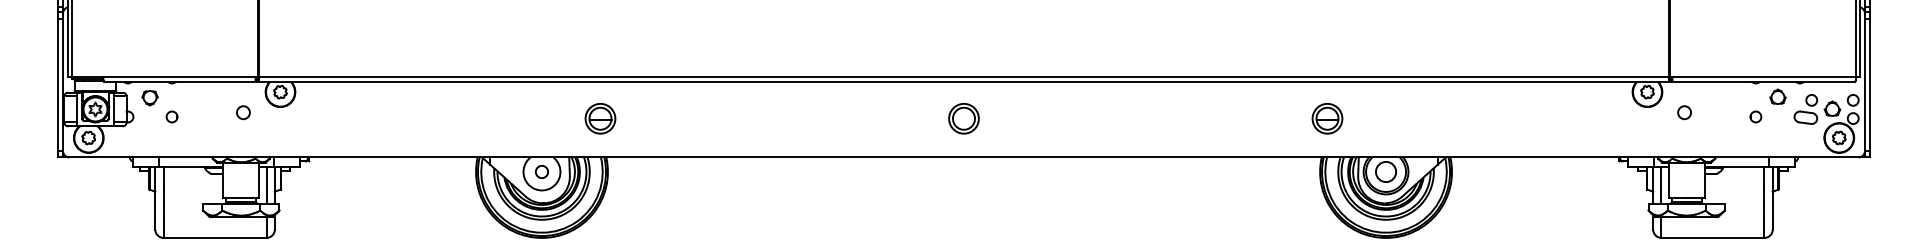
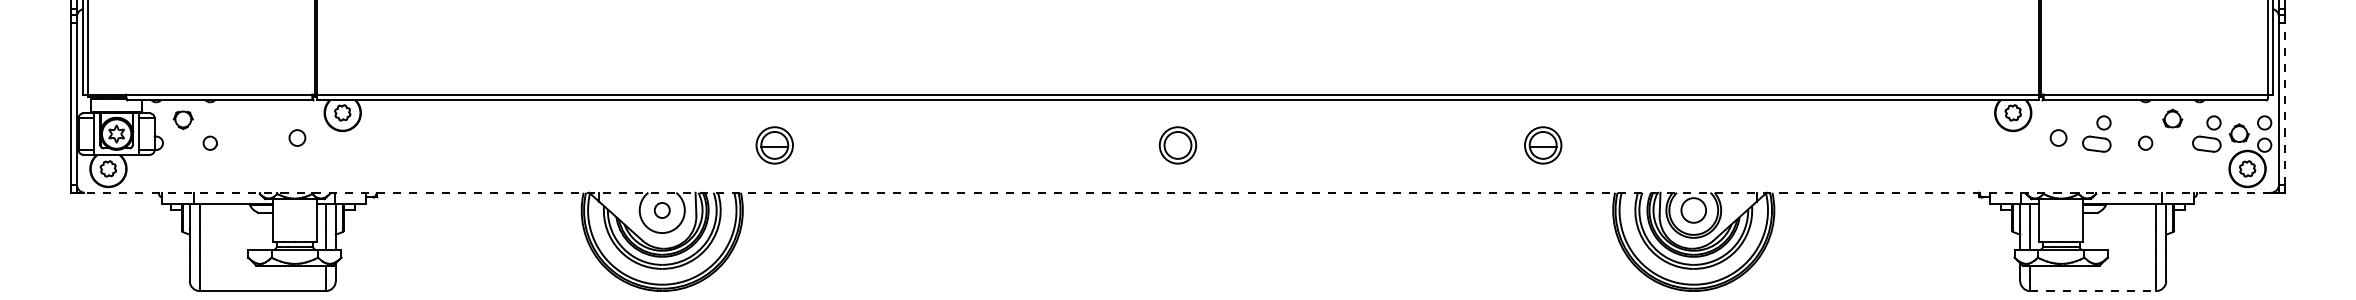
line: (1870, 84) -> (2285, 103), solid -> dashed
part: (1715, 108) -> (2096, 133), added
part: (600, 118) -> (774, 145), moved
part: (1327, 118) -> (1543, 145), moved
line: (963, 157) -> (1177, 192), solid -> dashed
line: (1713, 238) -> (2093, 291), solid -> dashed

